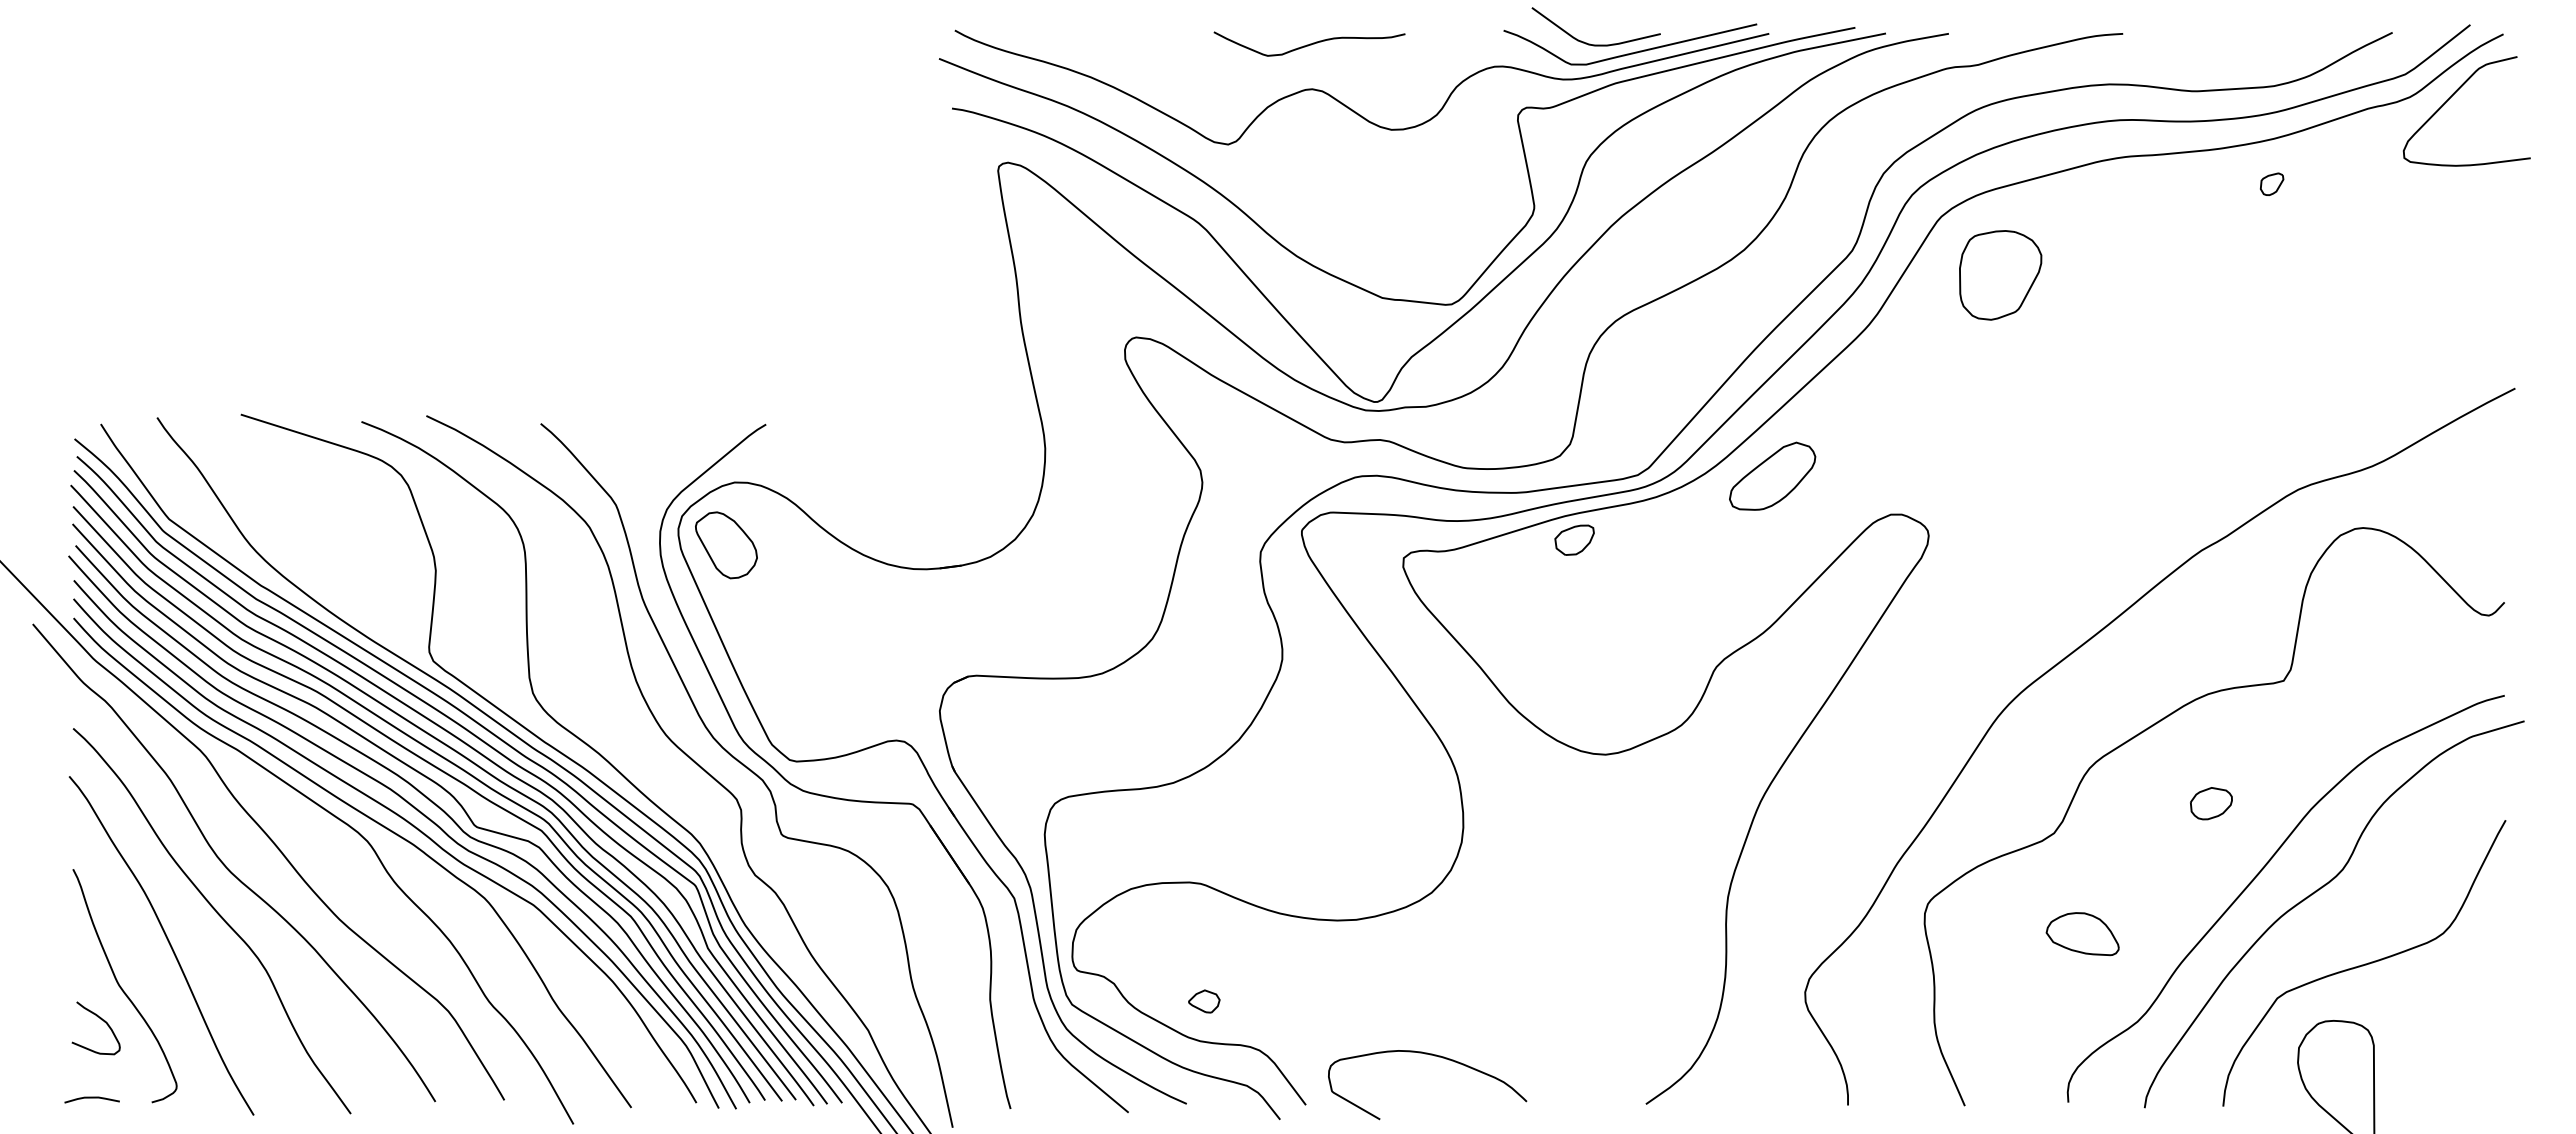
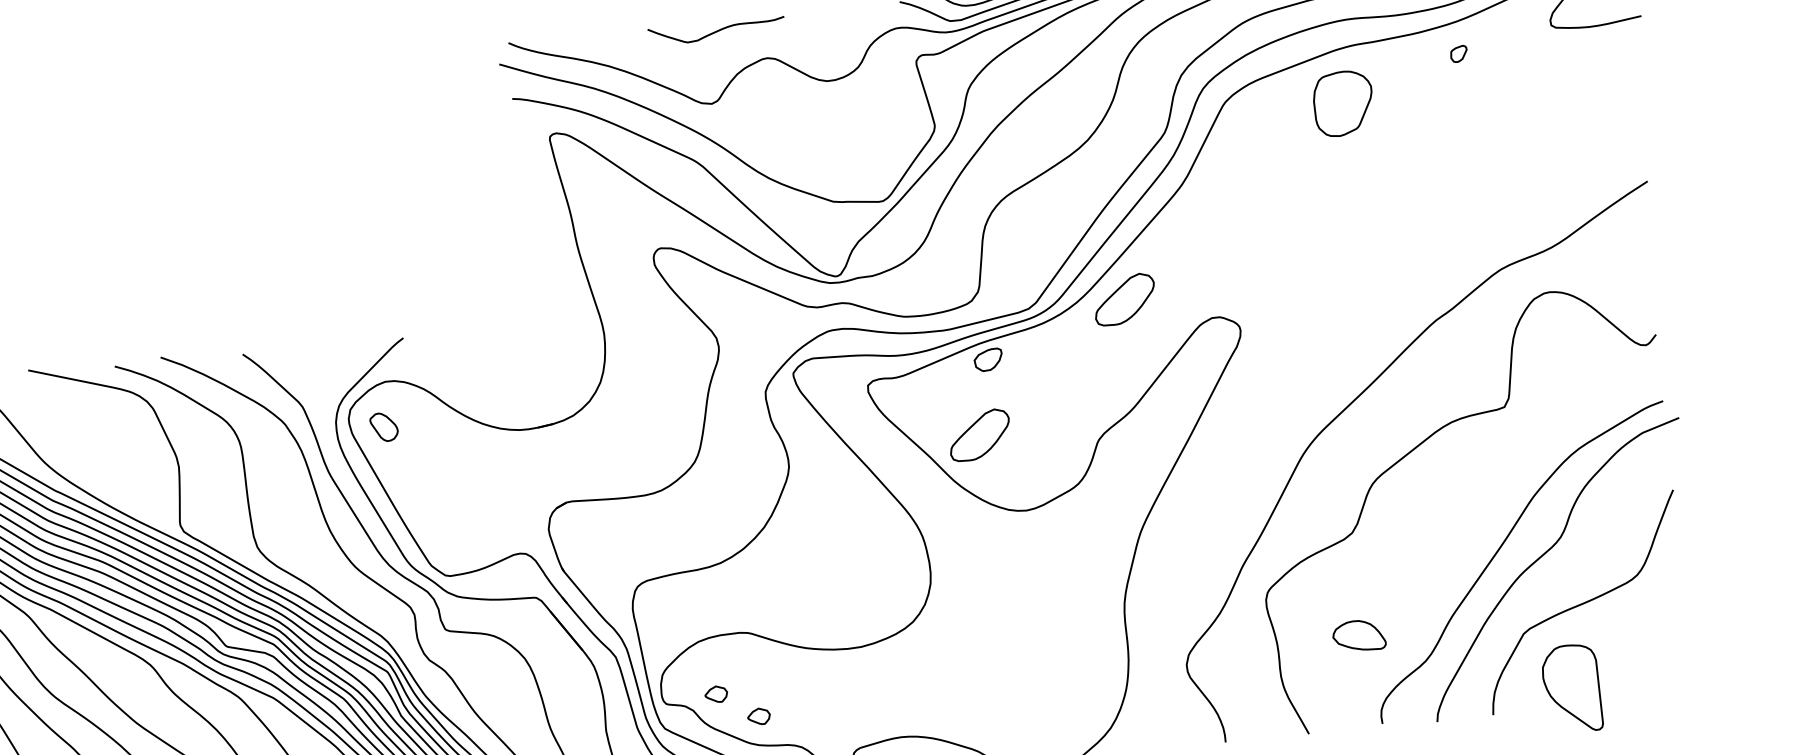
curve: (1310, 43) -> (717, 30), moved
part: (2000, 275) -> (1343, 103), moved
part: (726, 545) -> (384, 427), size x0.6
part: (1551, 642) -> (979, 434), added
part: (2211, 803) -> (1462, 499), removed
part: (2082, 934) -> (1359, 636), moved
part: (1148, 964) -> (716, 694), added

